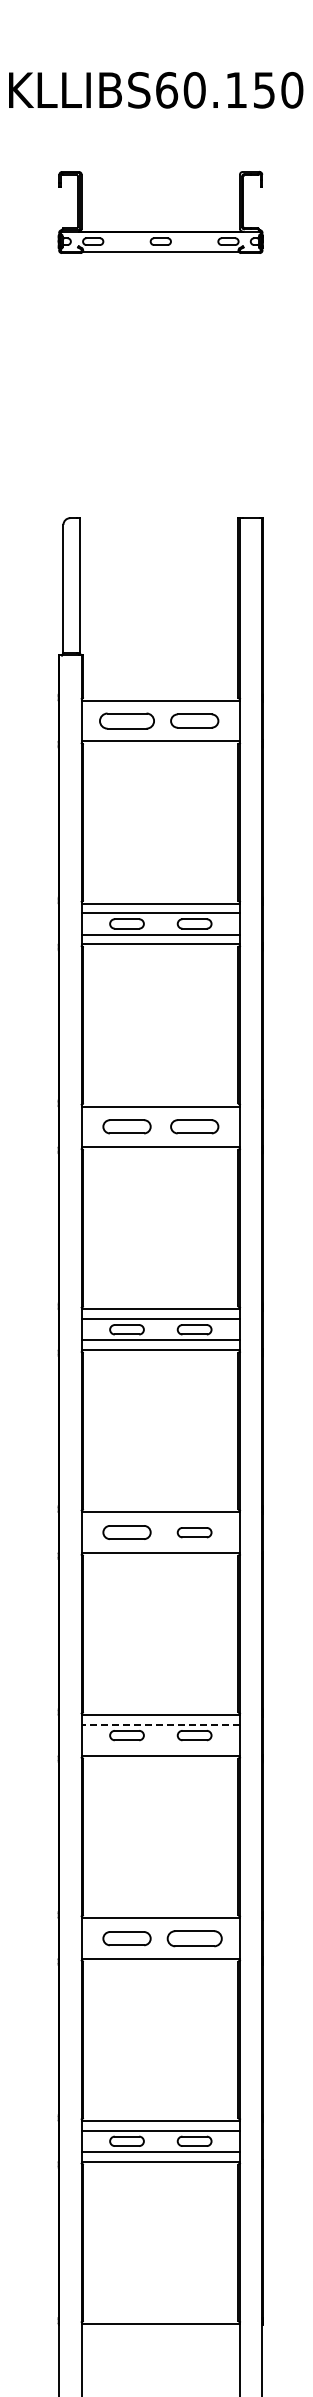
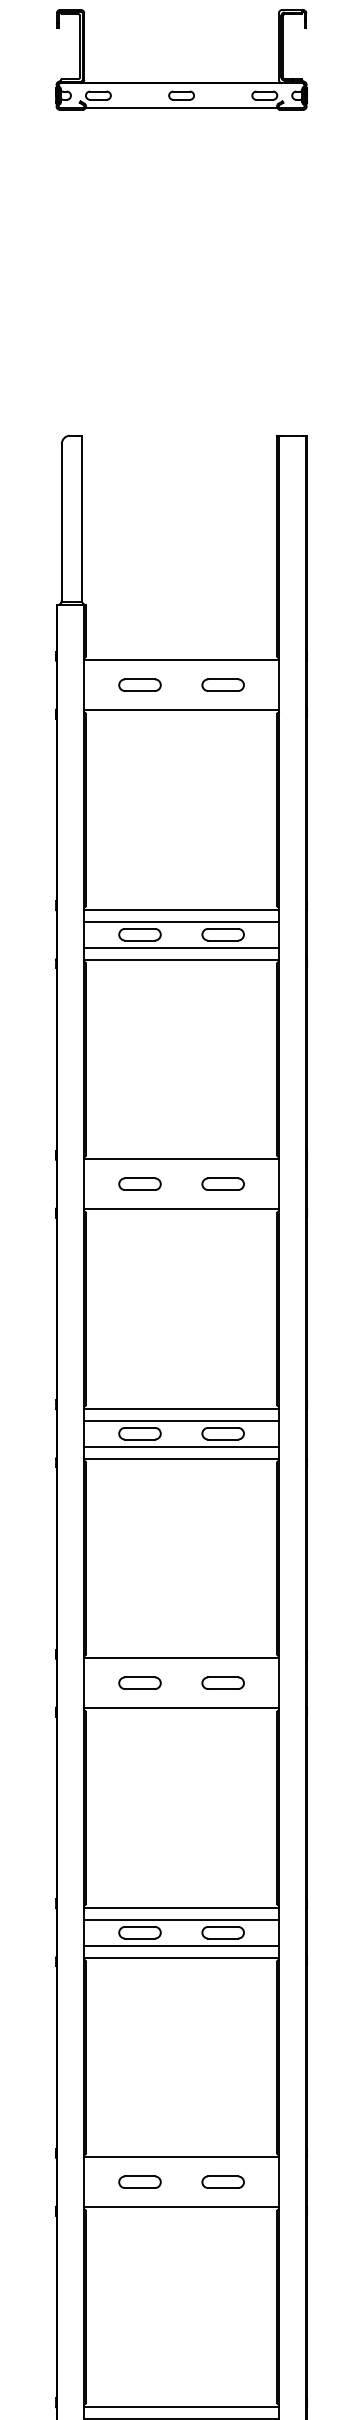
part: (126, 720) -> (139, 684), size x0.62
part: (194, 720) -> (222, 684), size x0.71
part: (126, 1126) -> (139, 1183), size x0.71
part: (194, 1126) -> (222, 1183), size x0.71
part: (126, 1532) -> (139, 1683), size x0.71
line: (160, 1724) -> (181, 1919), dashed -> solid
line: (160, 1746) -> (181, 1946), added
part: (126, 1937) -> (139, 2181), size x0.71
part: (194, 1937) -> (222, 2181), size x0.62

